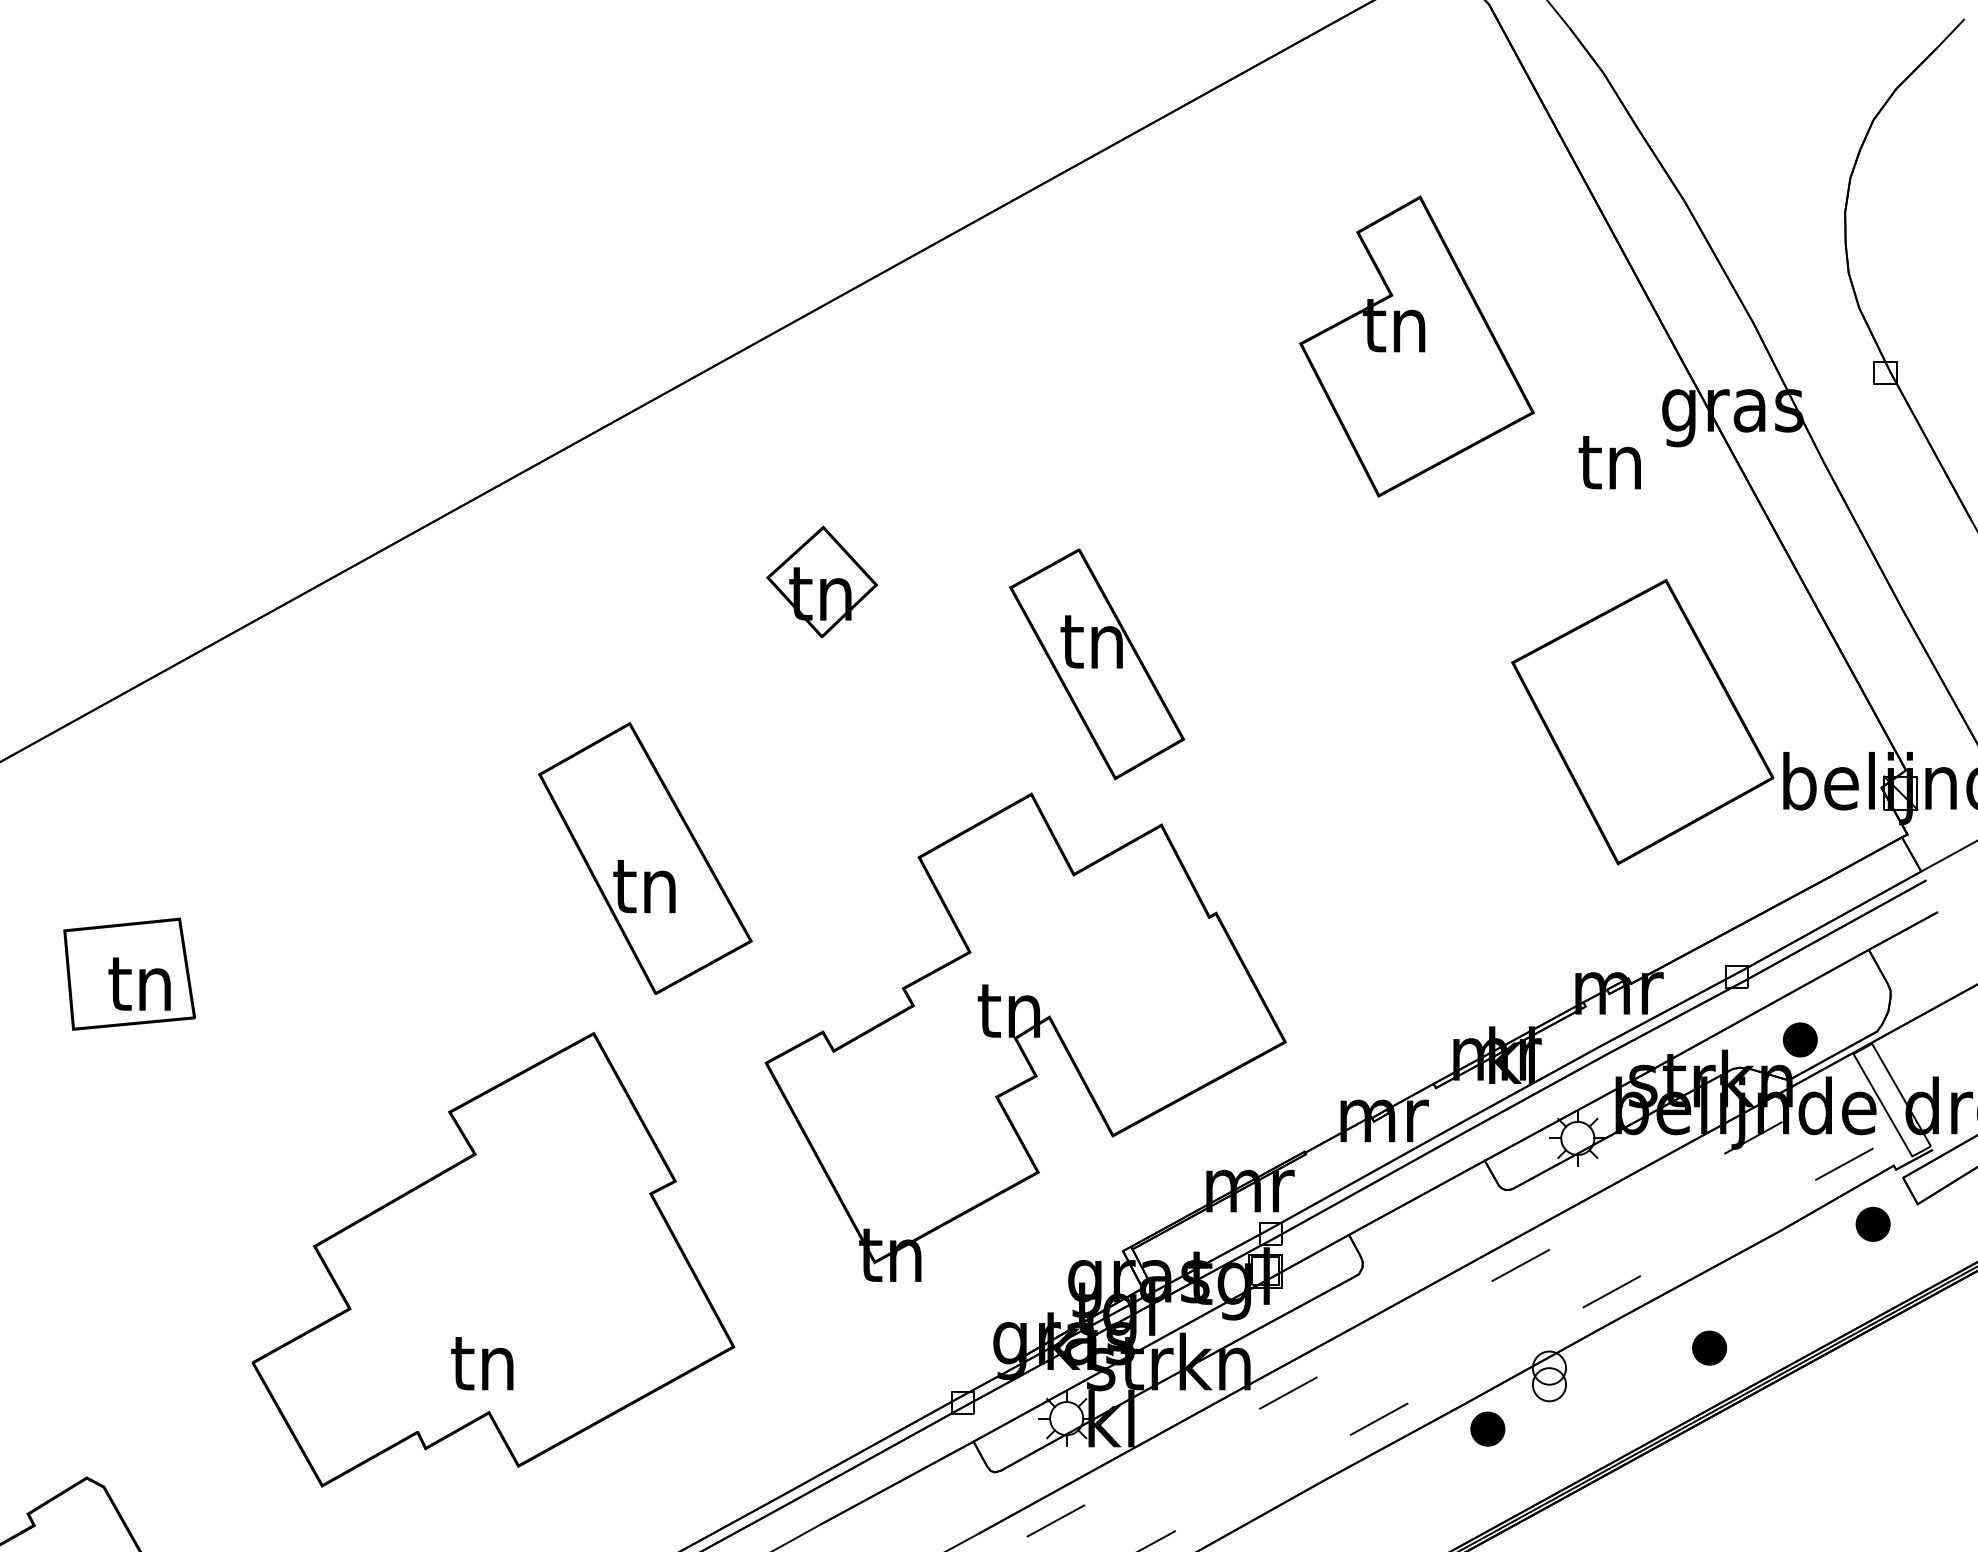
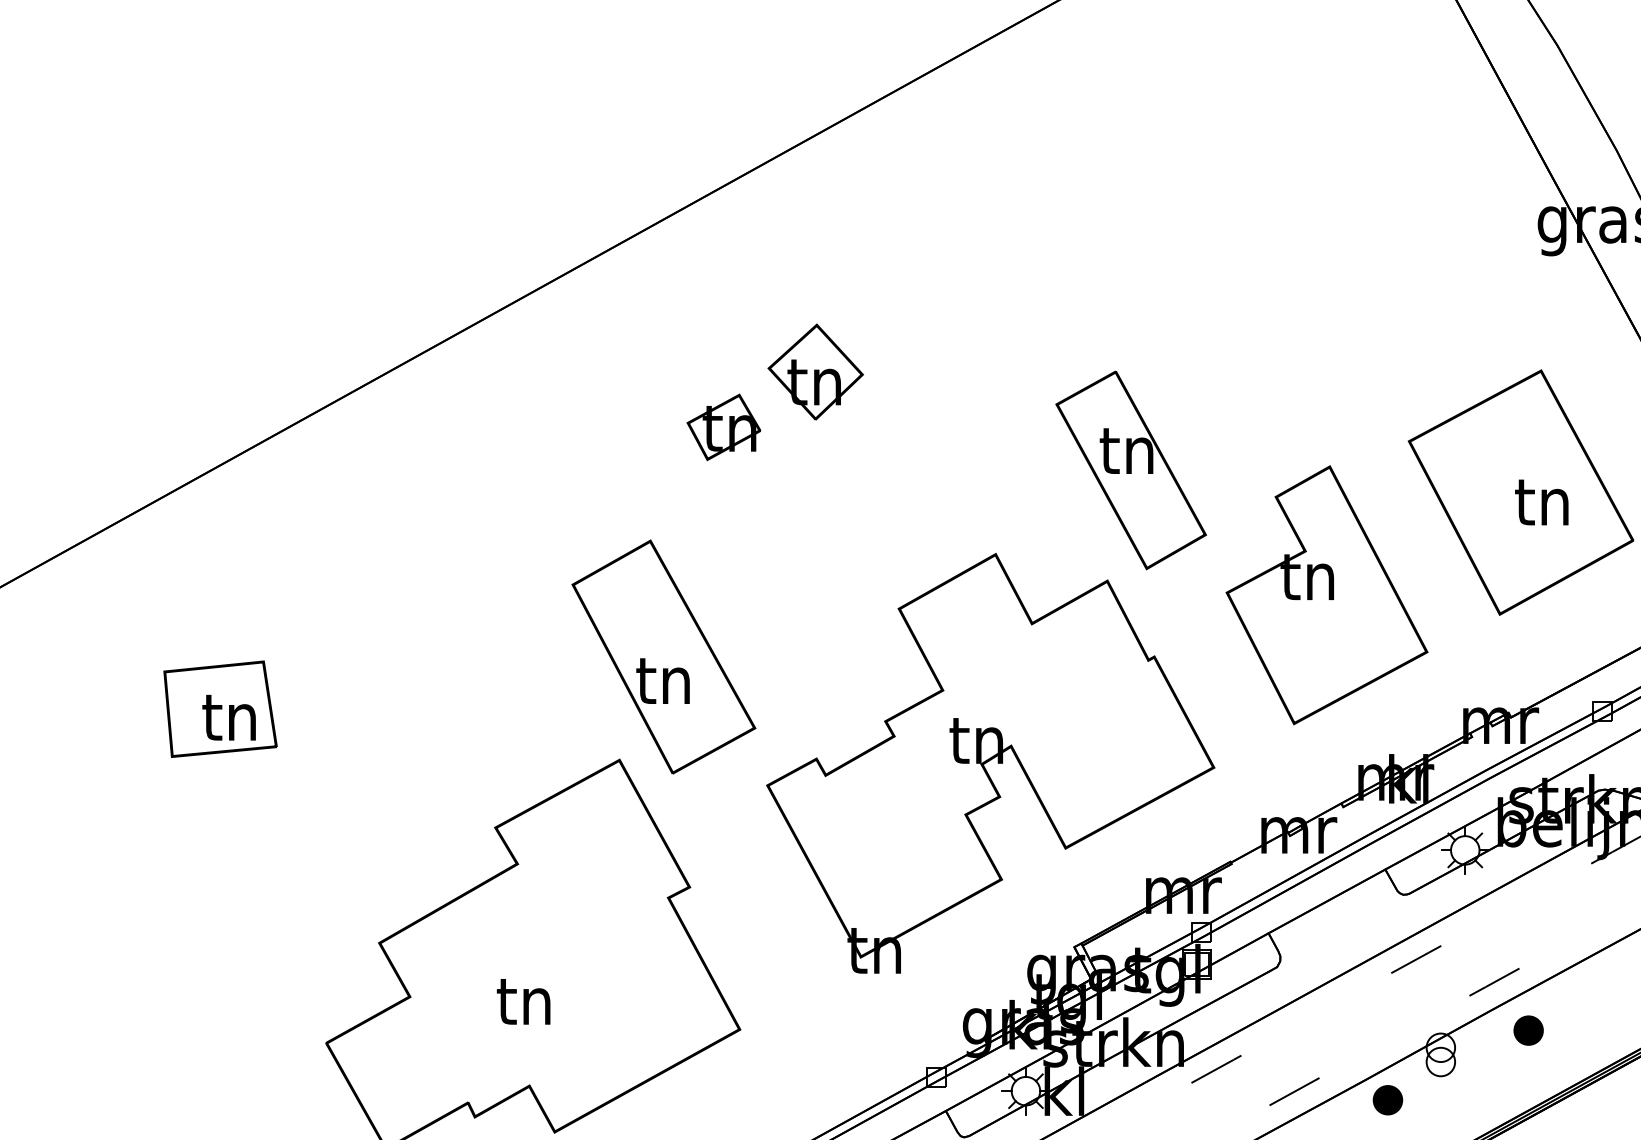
part: (1416, 346) -> (1326, 595), moved
text: (1609, 462) -> (1541, 502), moved
part: (715, 646) -> (724, 427), added
part: (1097, 664) -> (1131, 470), moved
part: (645, 858) -> (663, 657), moved
part: (1709, 1347) -> (1528, 1030), moved
text: (482, 1363) -> (523, 1001), moved

